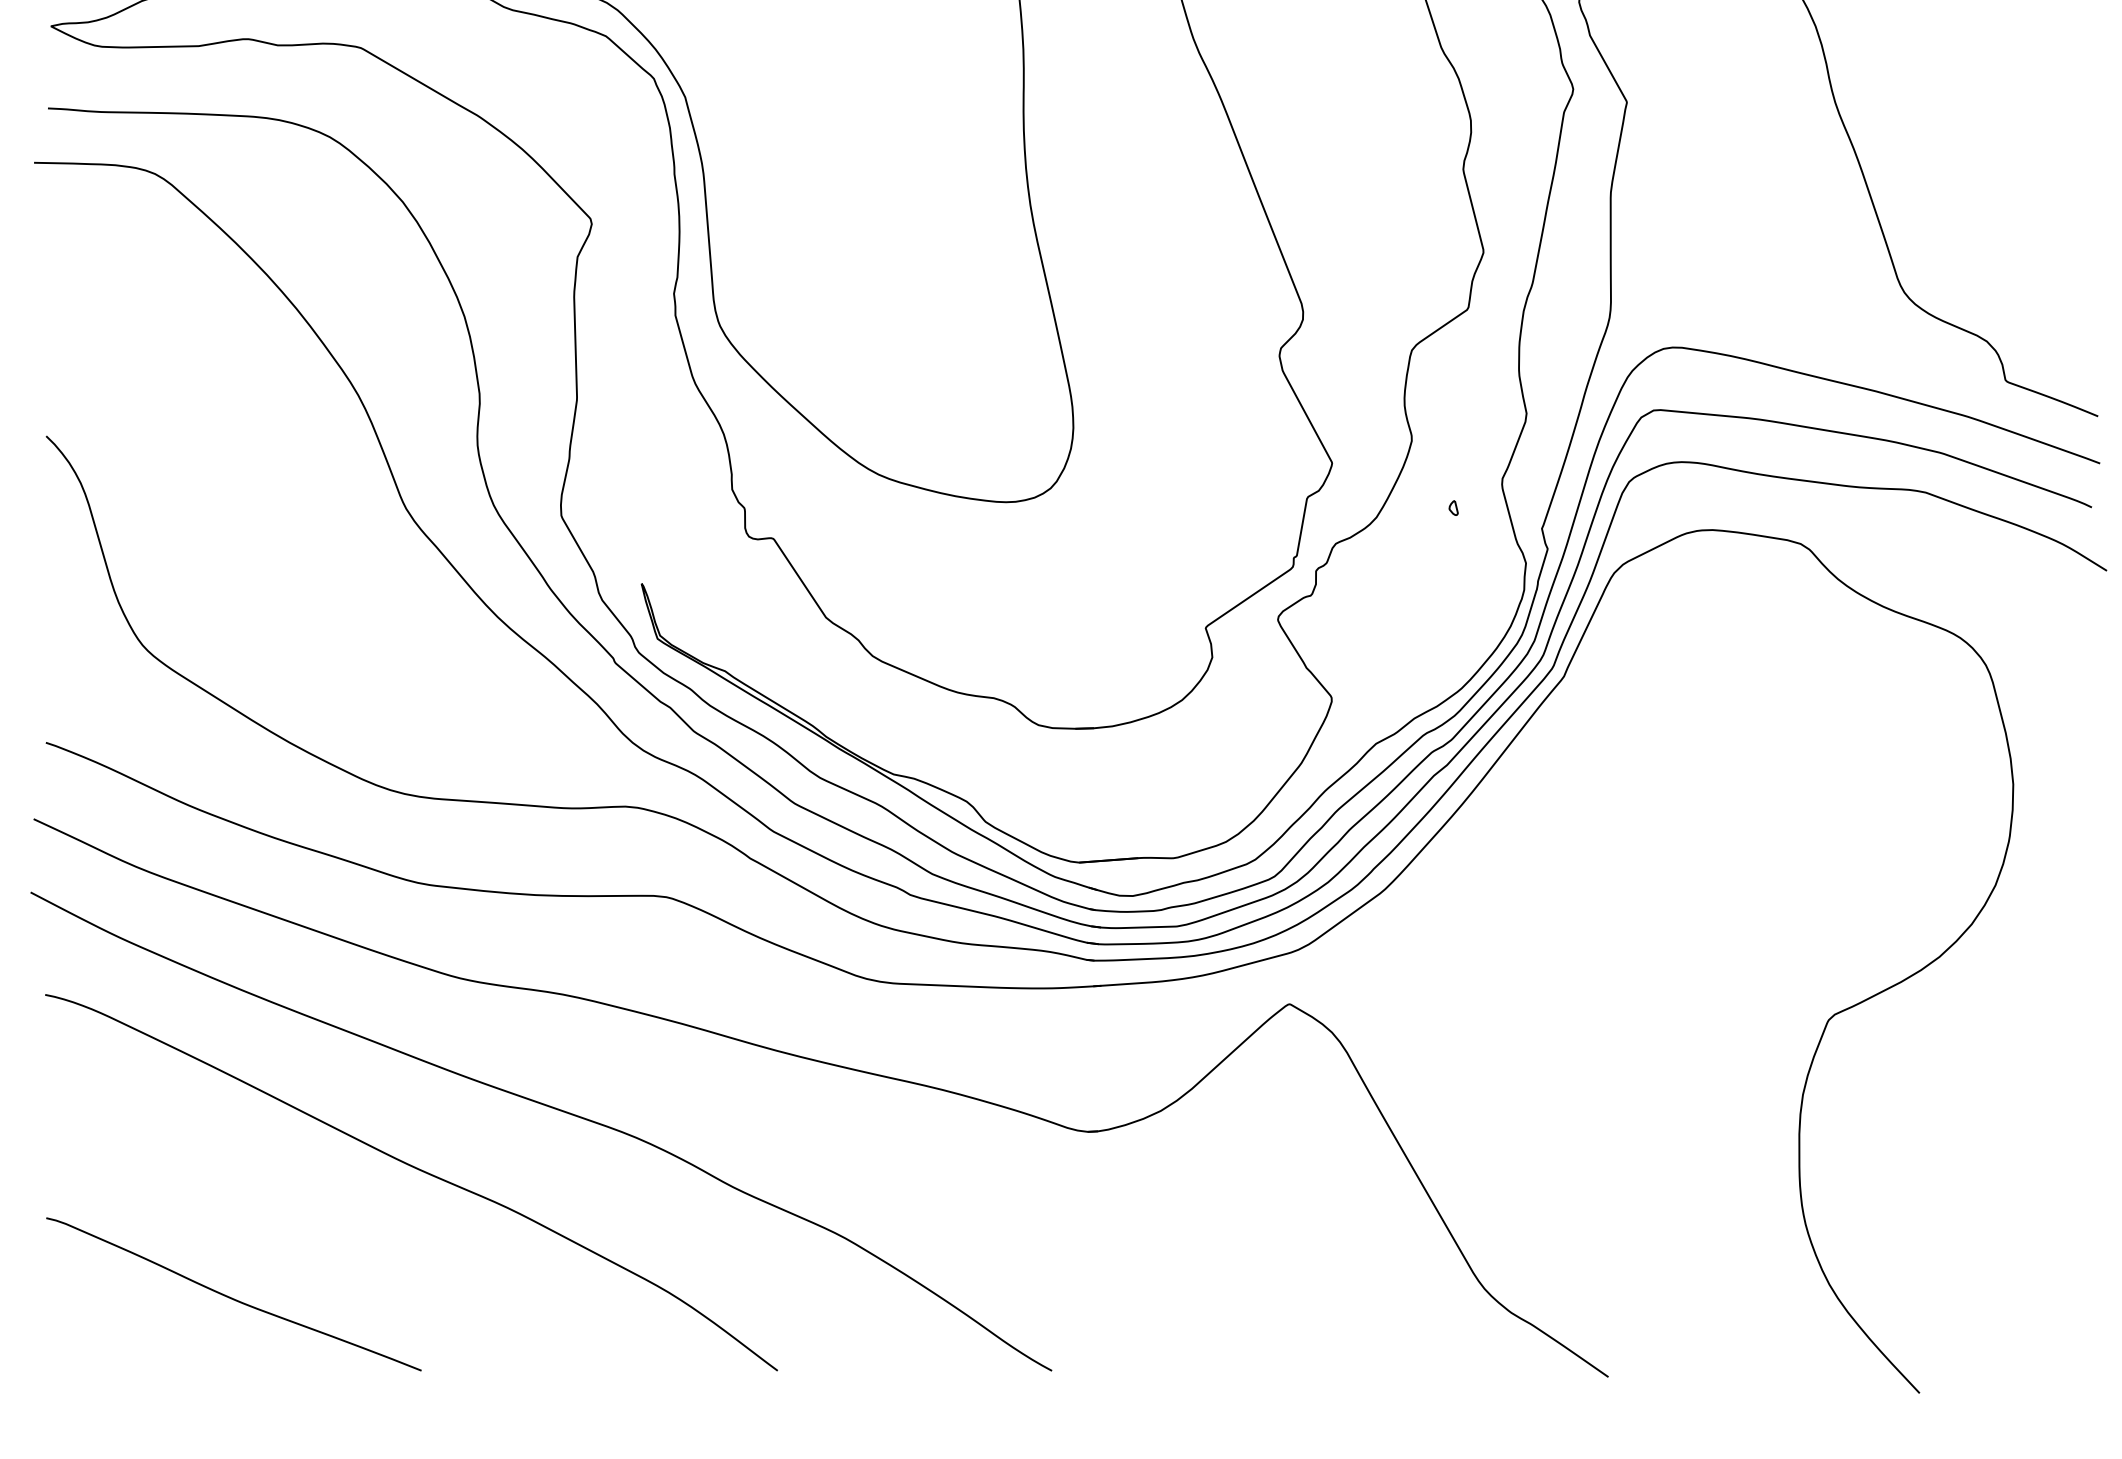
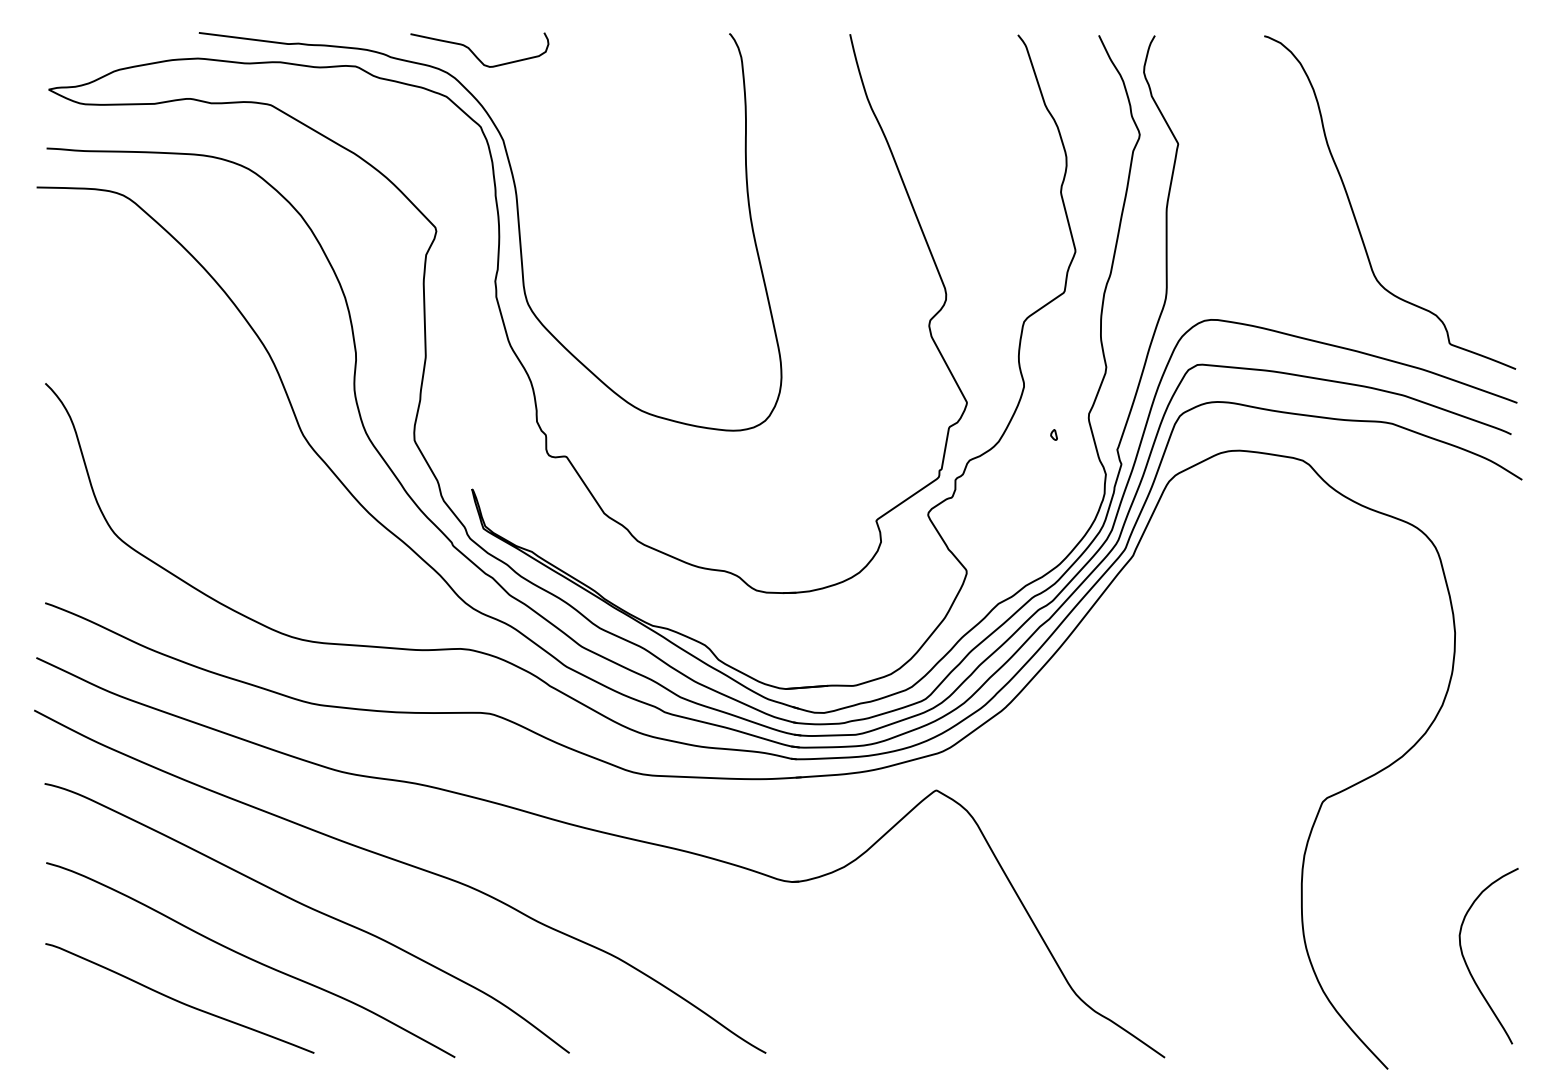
curve: (332, 1240) -> (250, 959), added
curve: (2031, 1249) -> (1468, 966), added

